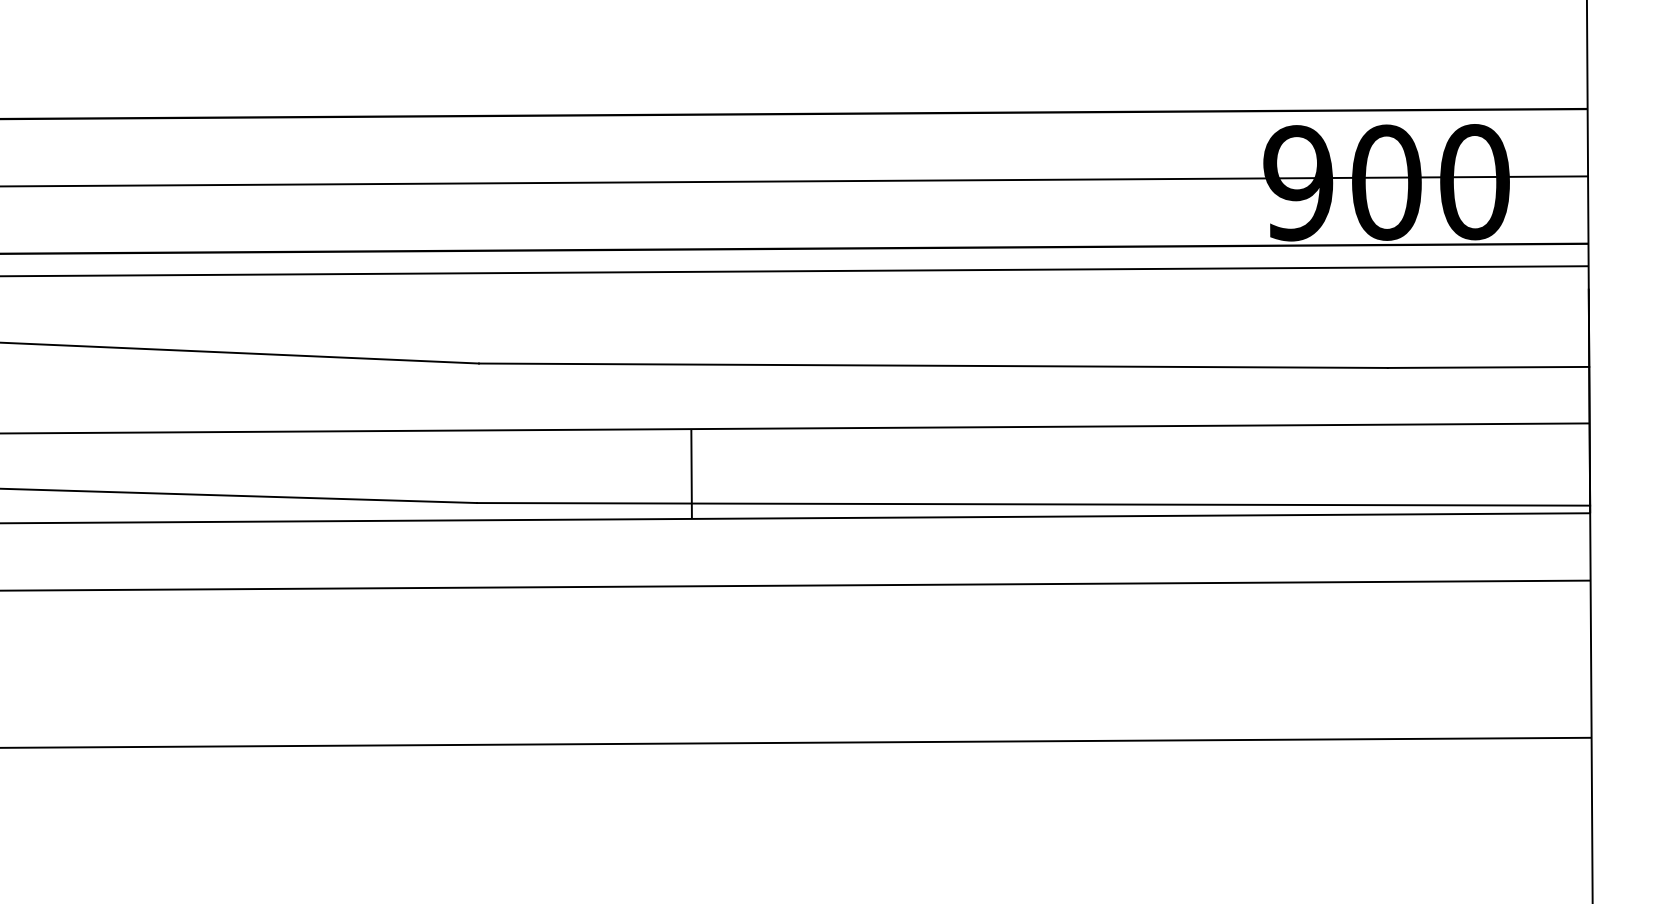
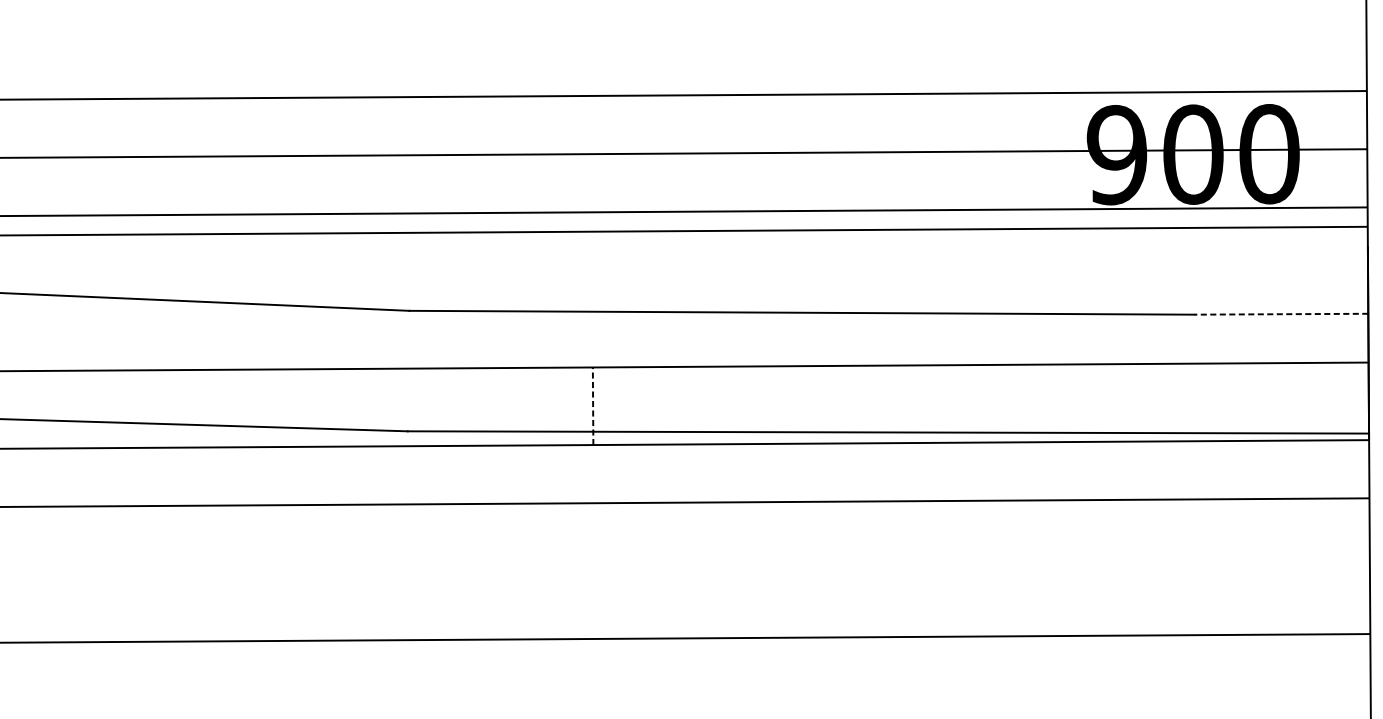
line: (1488, 367) -> (1281, 314), solid -> dashed
line: (691, 474) -> (592, 406), solid -> dashed

